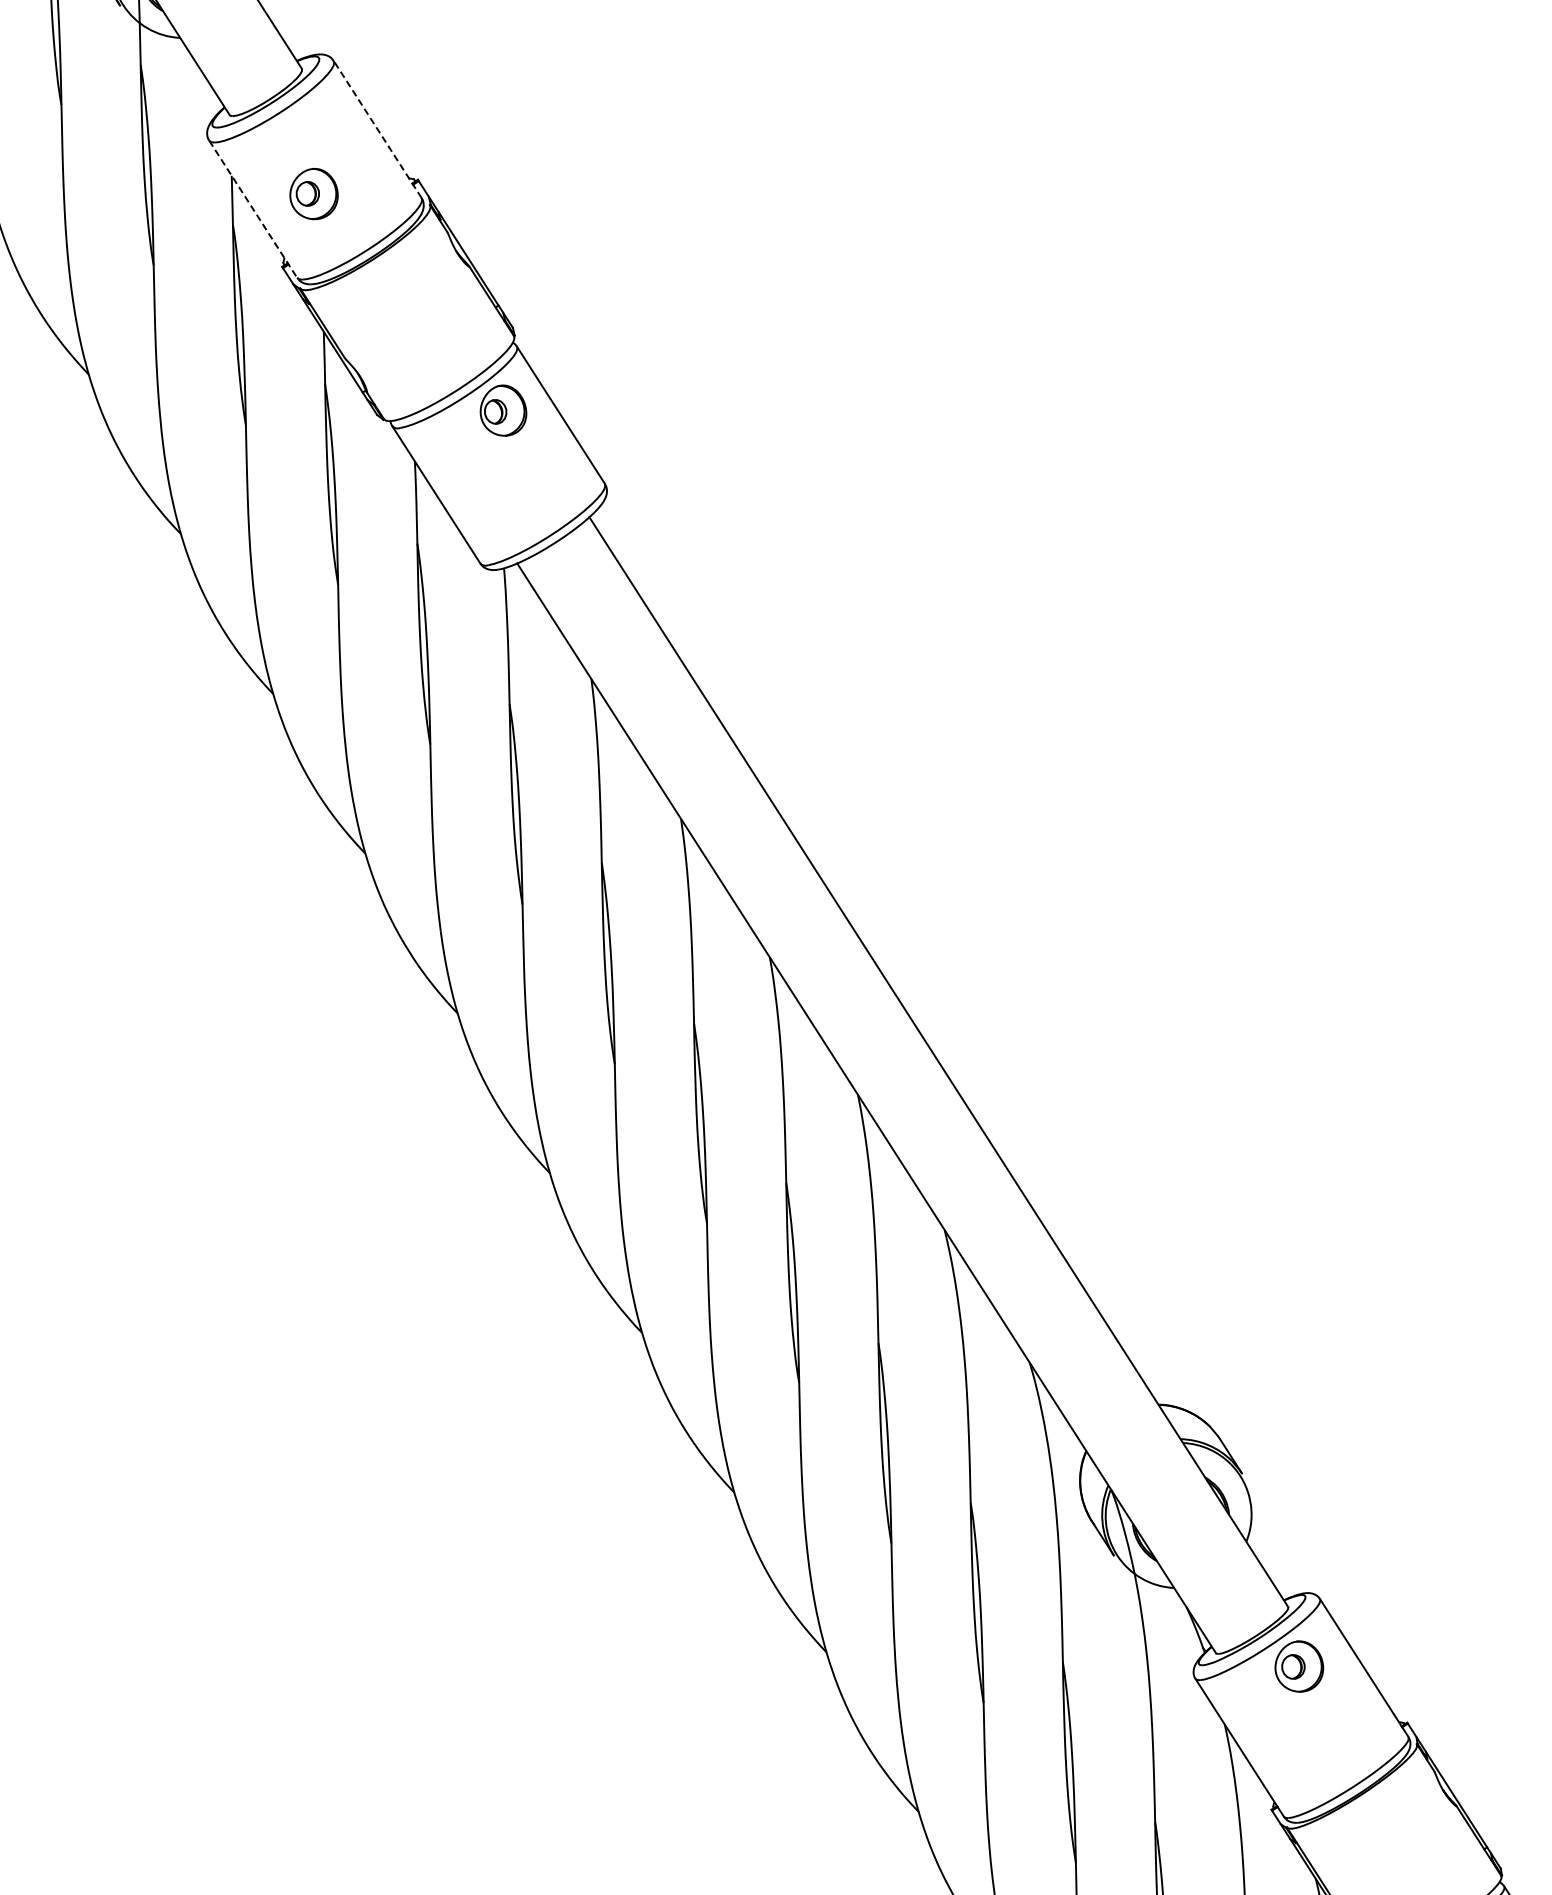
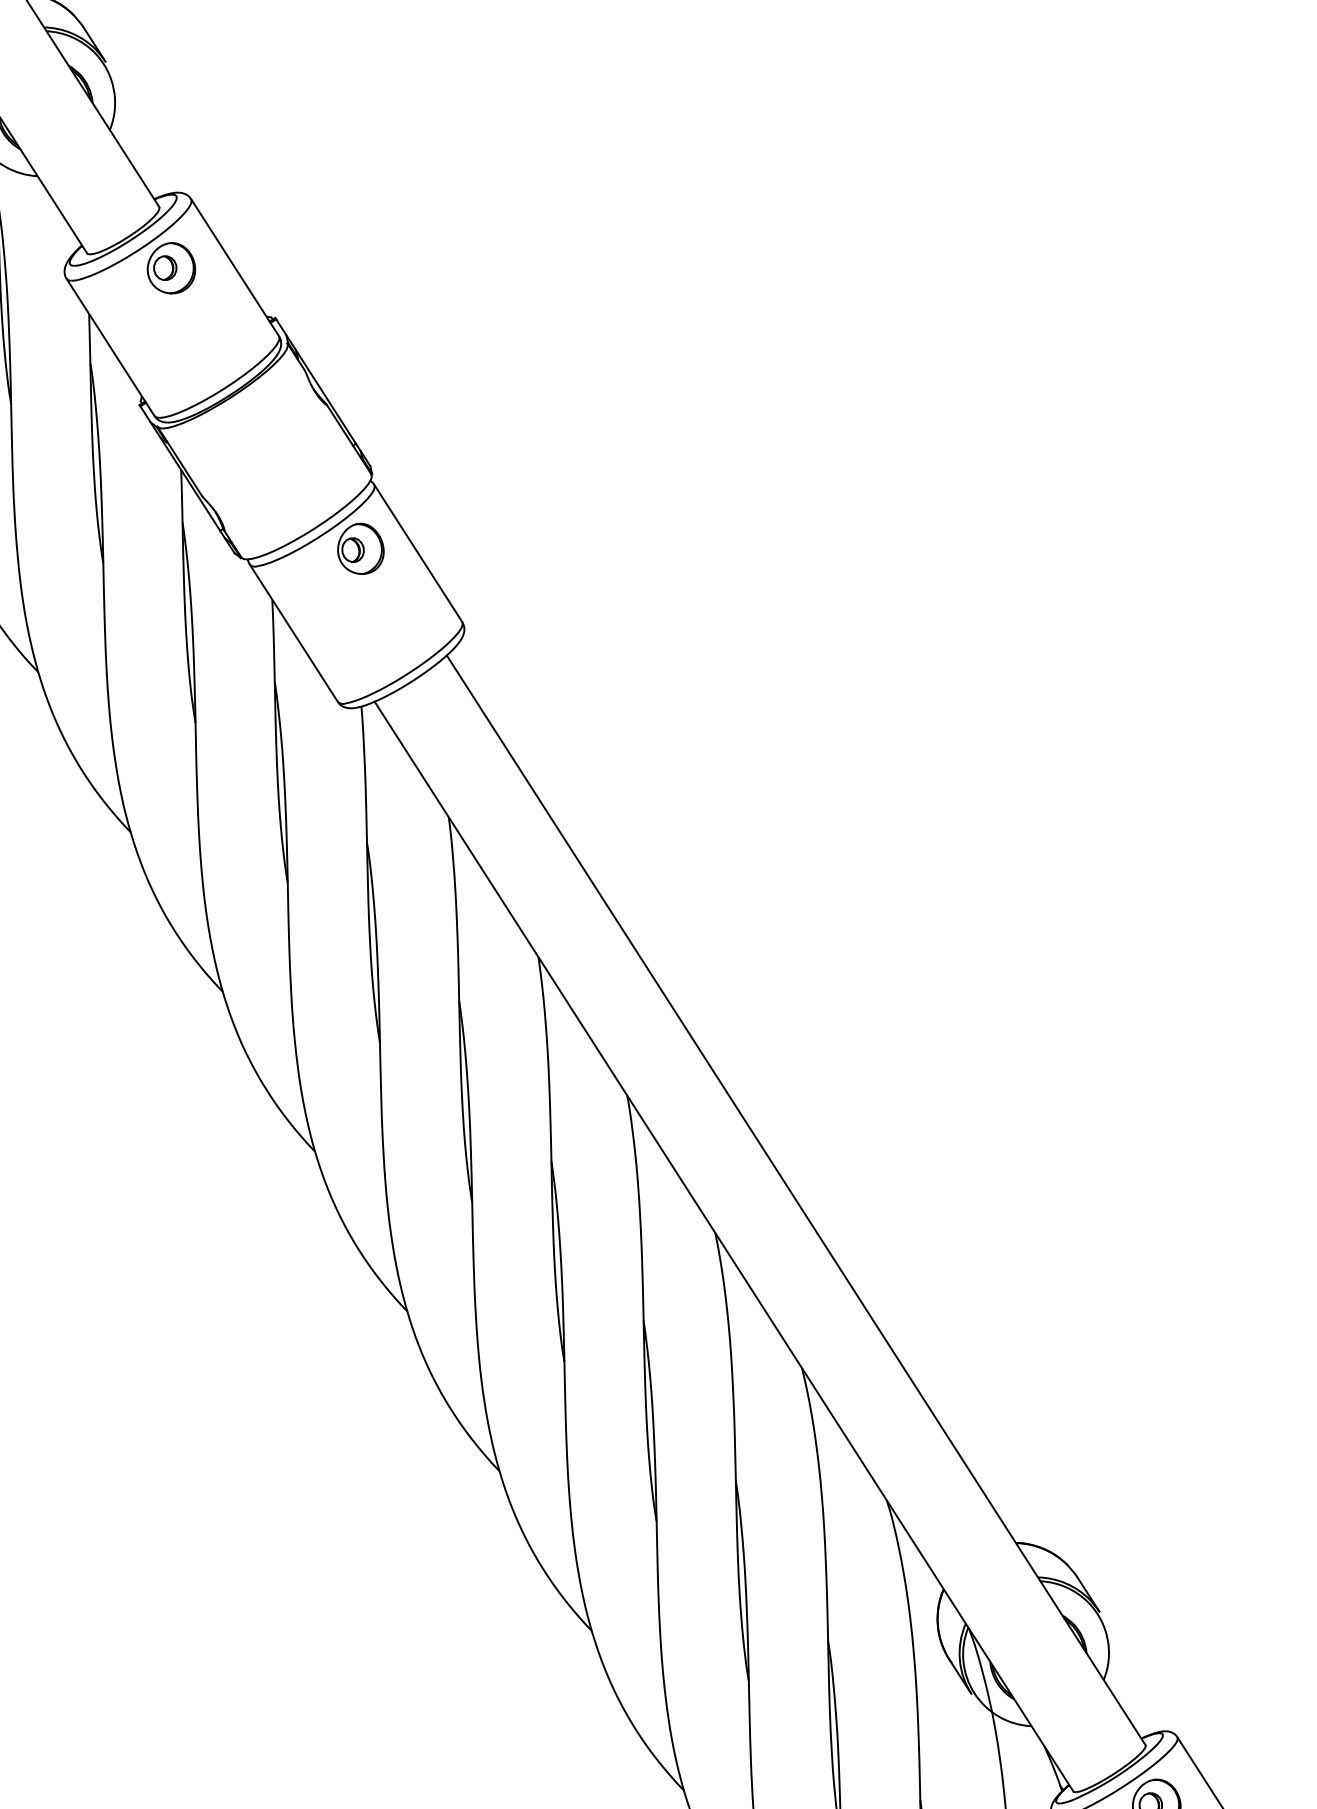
line: (377, 129) -> (234, 267), dashed -> solid
part: (313, 193) -> (170, 267), moved
line: (253, 209) -> (110, 347), dashed -> solid

